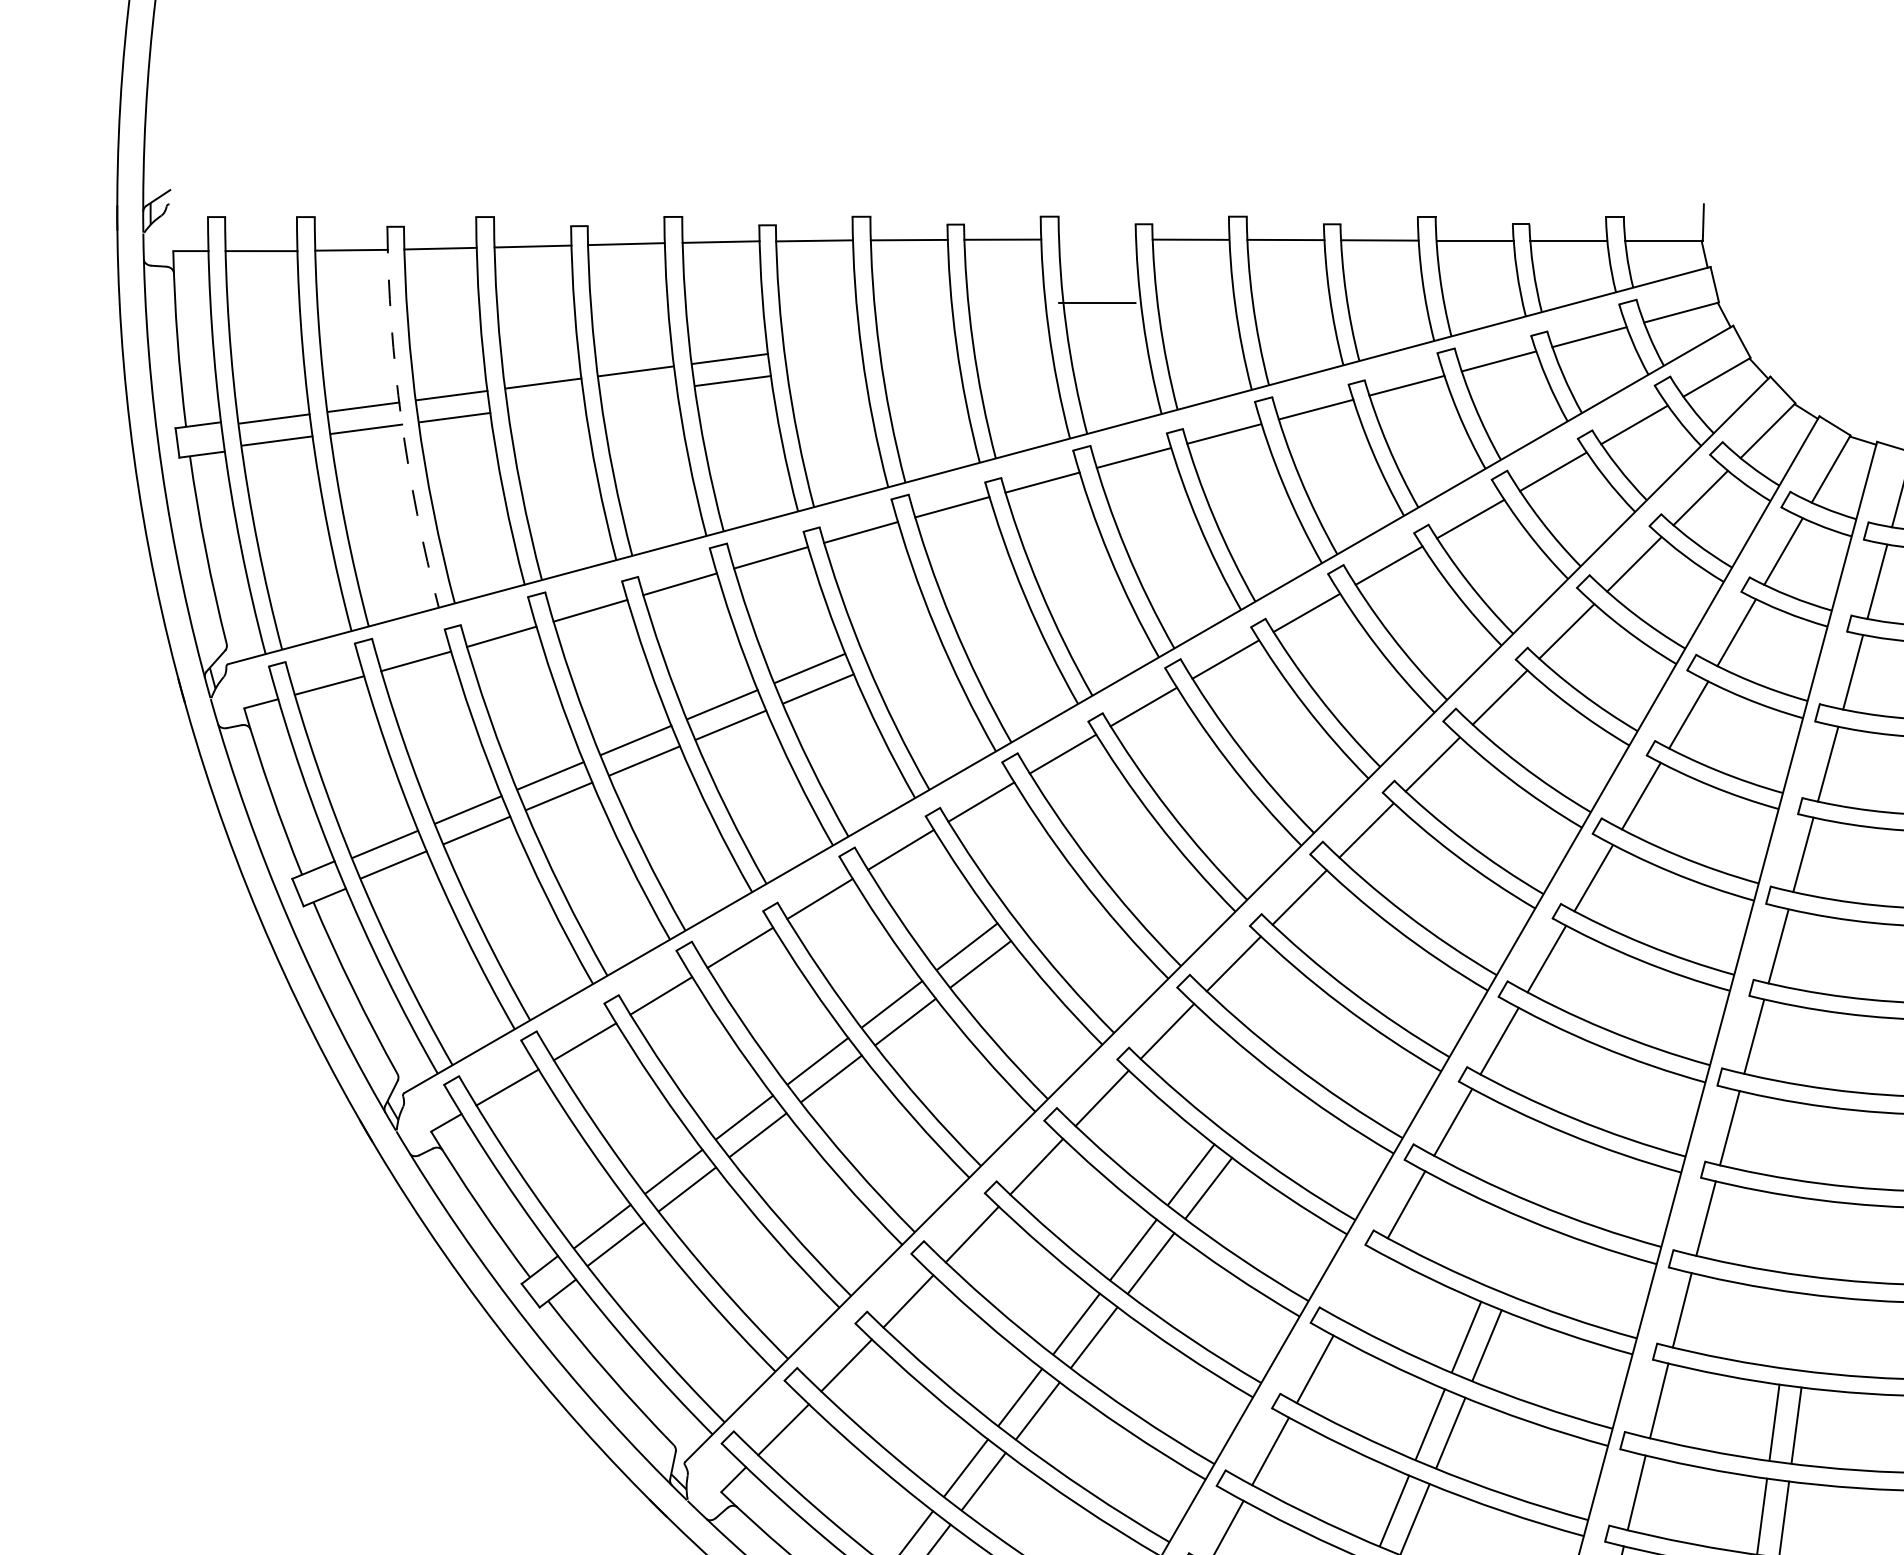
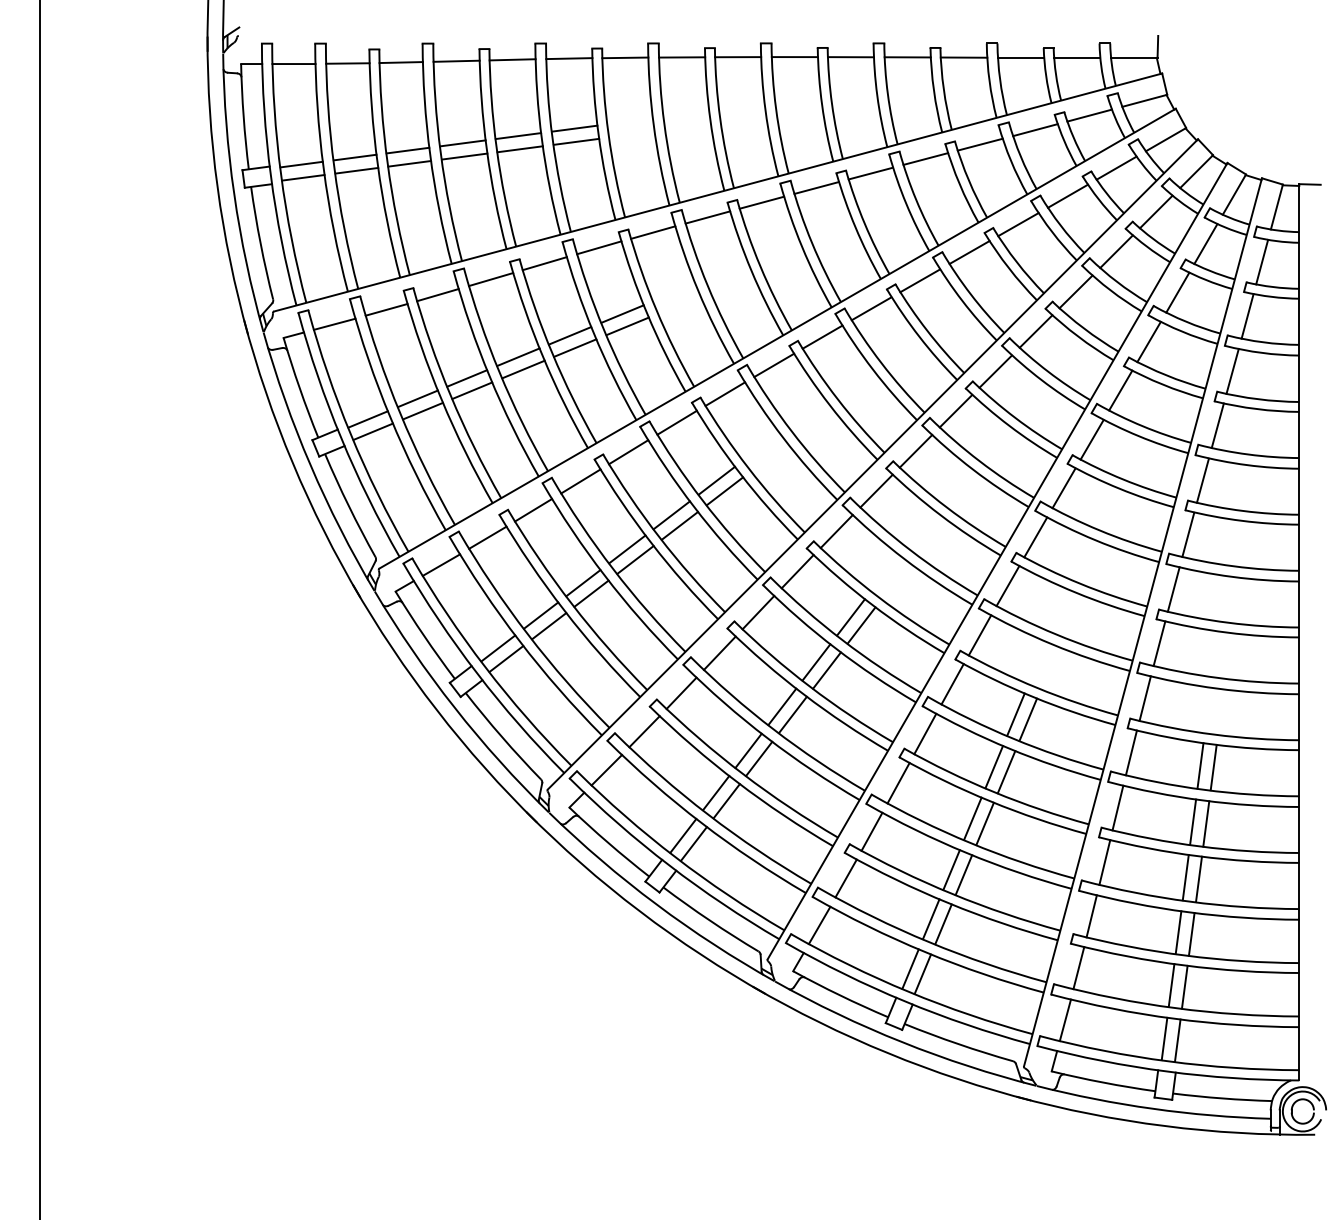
line: (1096, 303) -> (794, 57), moved
line: (637, 393) -> (519, 149), added
line: (546, 405) -> (464, 156), added
arc: (400, 418) -> (377, 164), dashed -> solid
line: (1360, 1286) -> (952, 684), added

